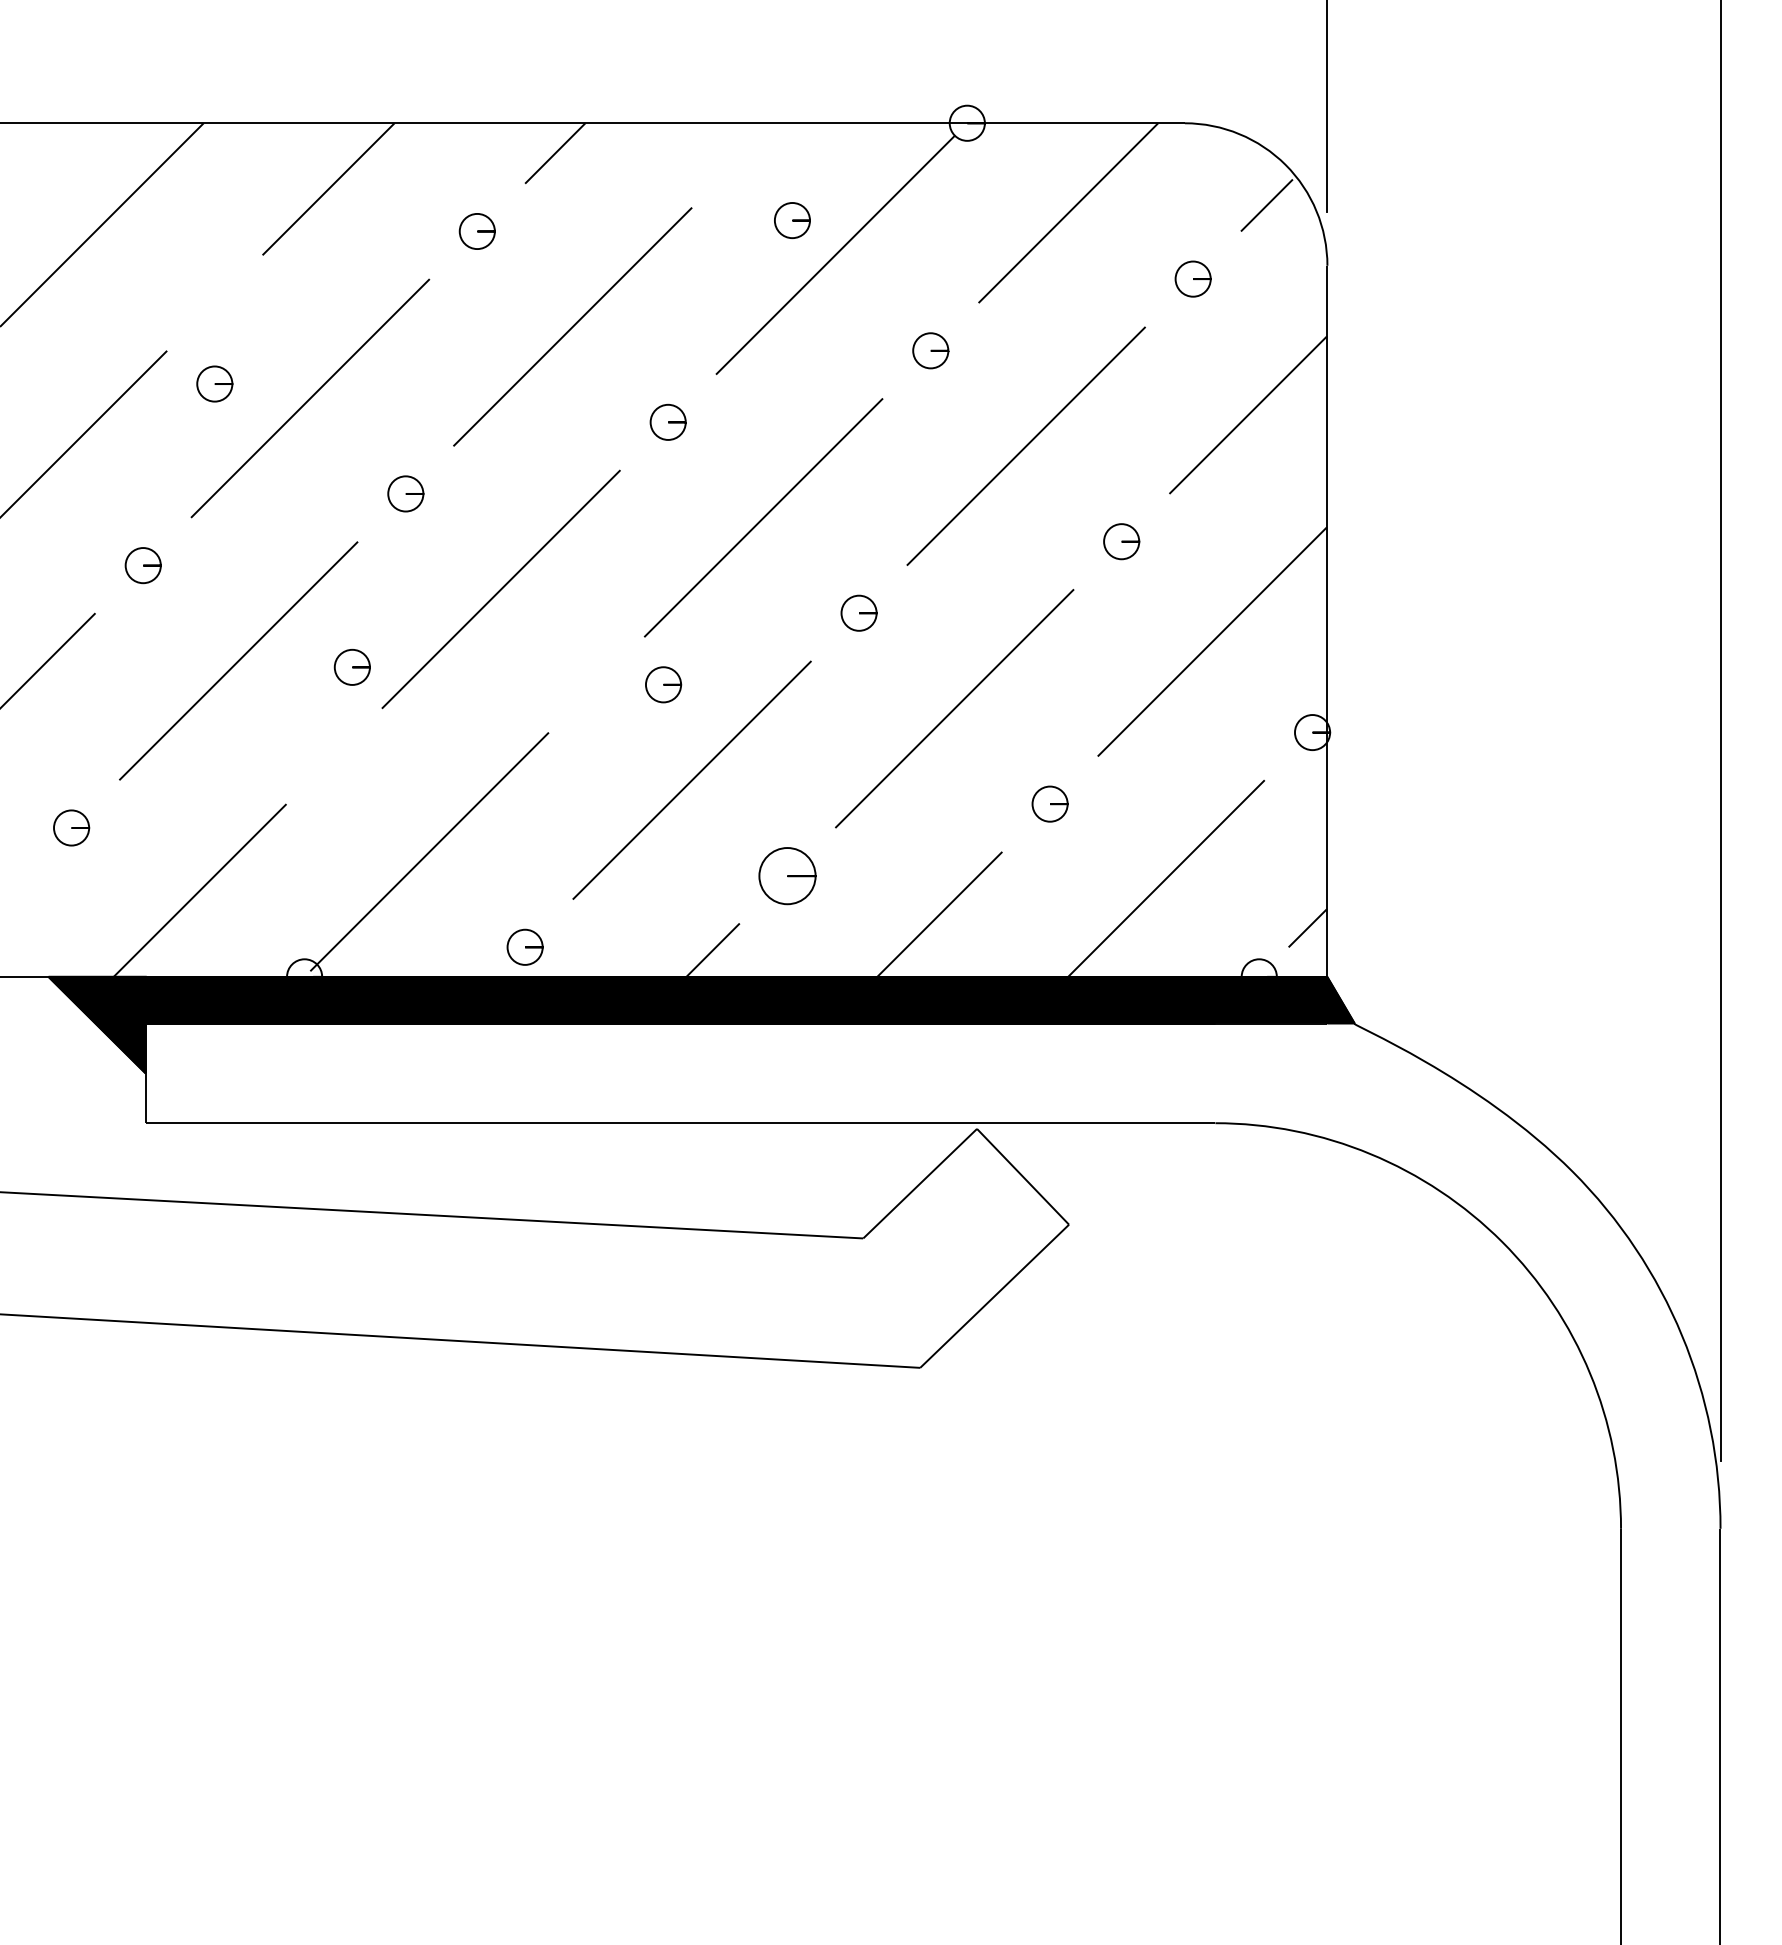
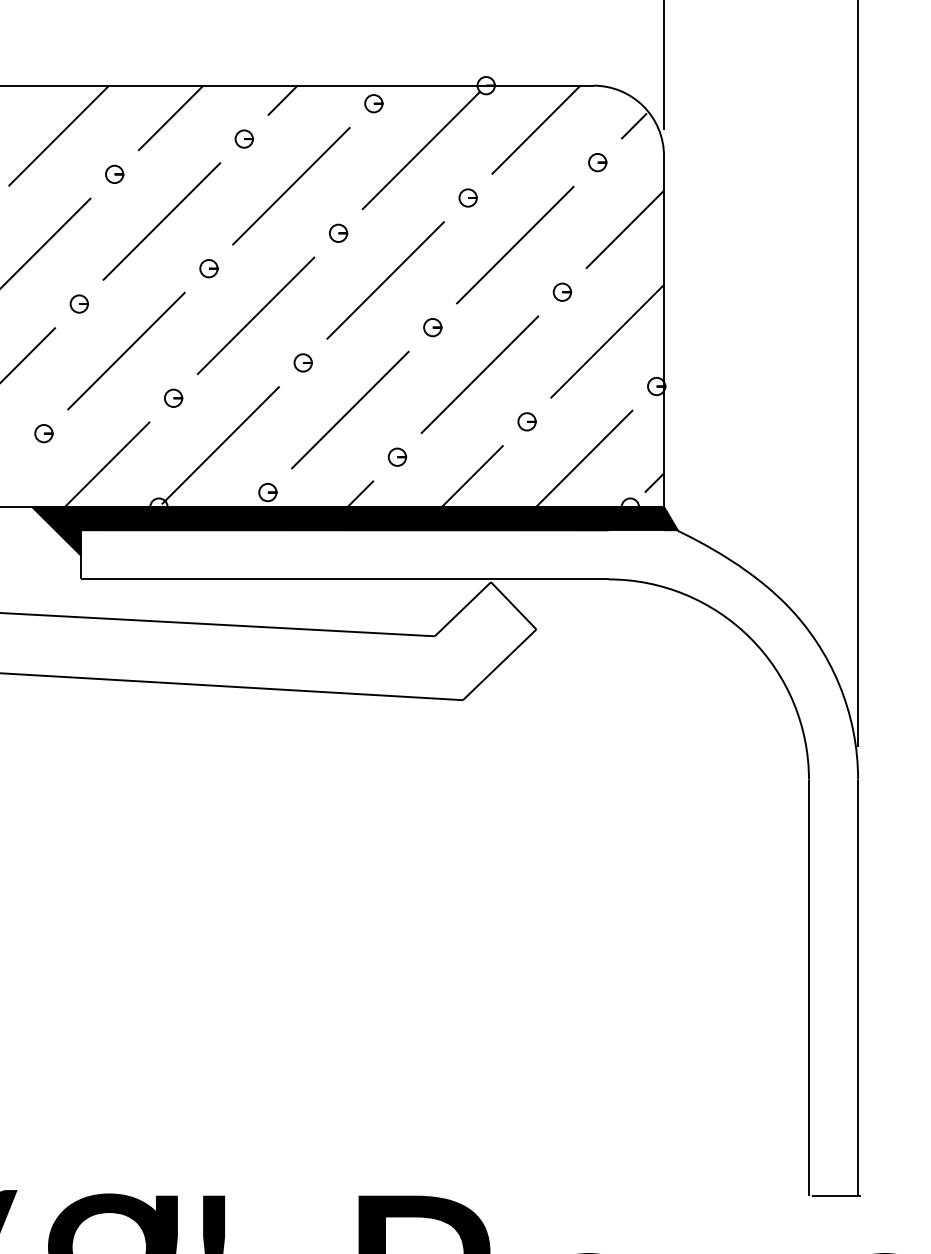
part: (791, 220) -> (373, 103), moved
part: (214, 382) -> (114, 173), moved
part: (352, 665) -> (173, 397), moved
part: (662, 683) -> (302, 362), moved
part: (787, 874) -> (397, 456), size x0.62

